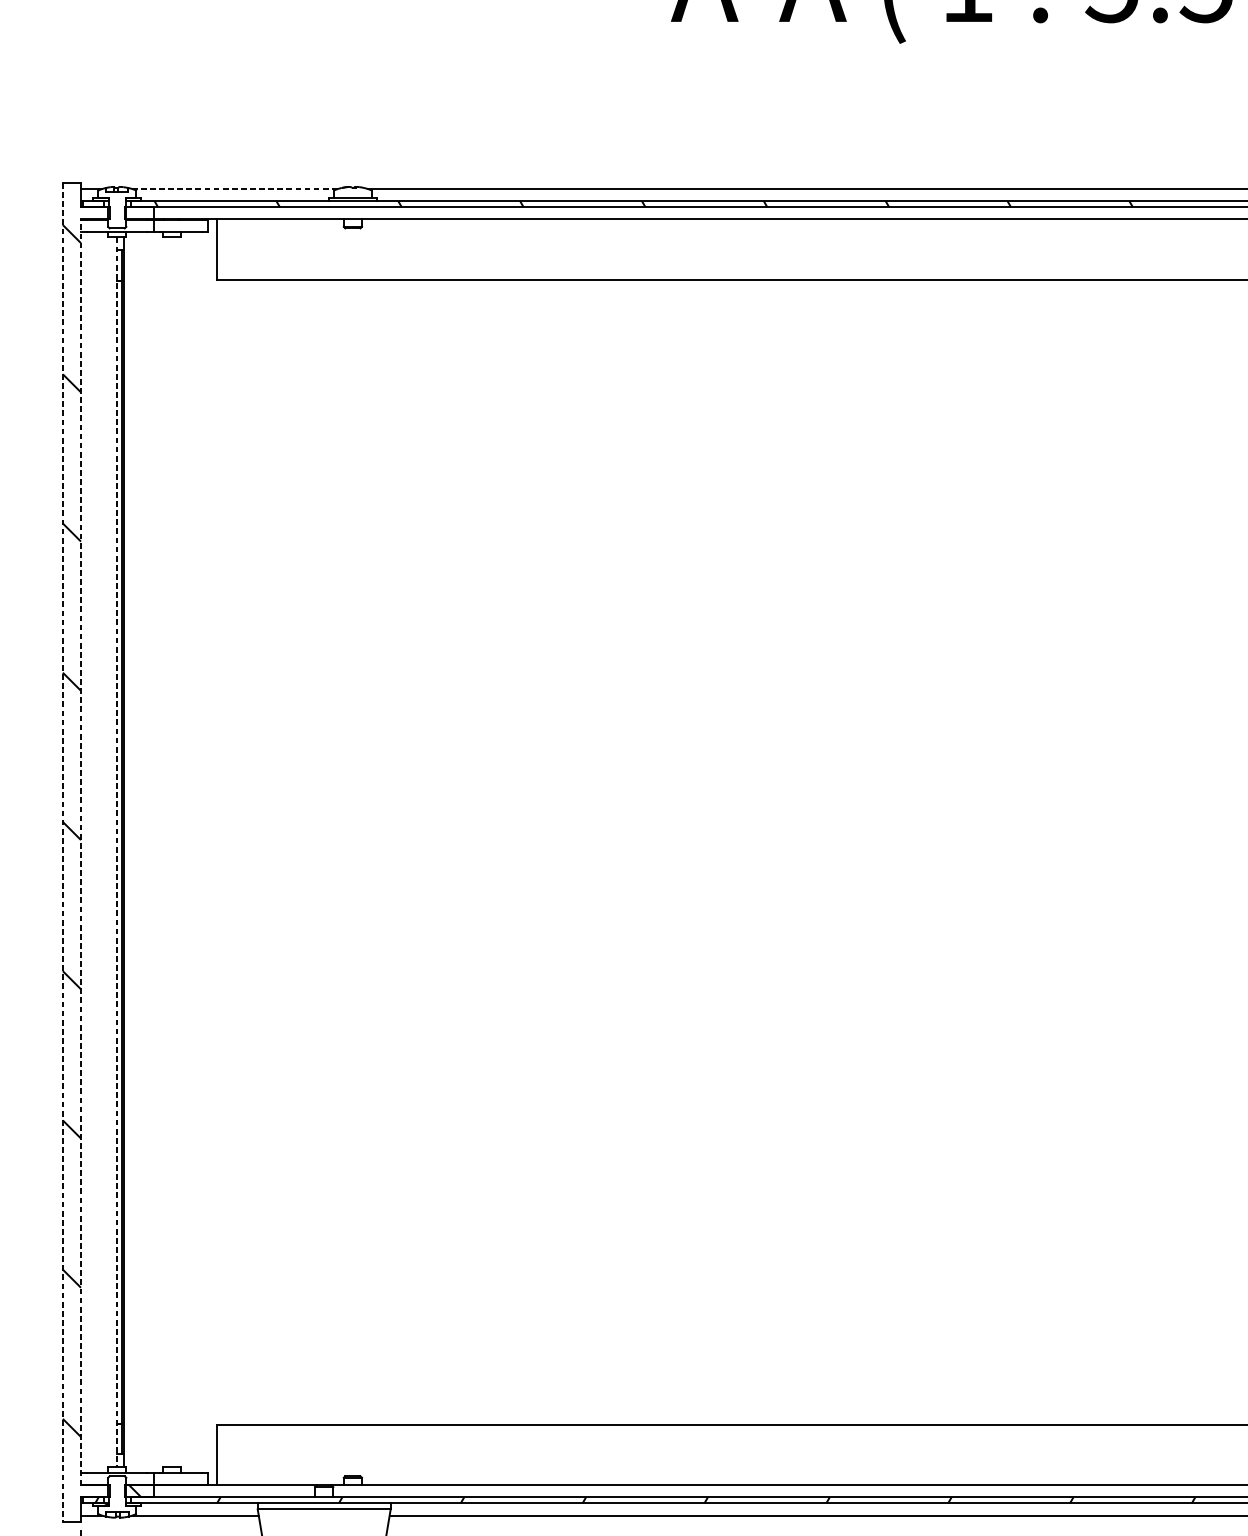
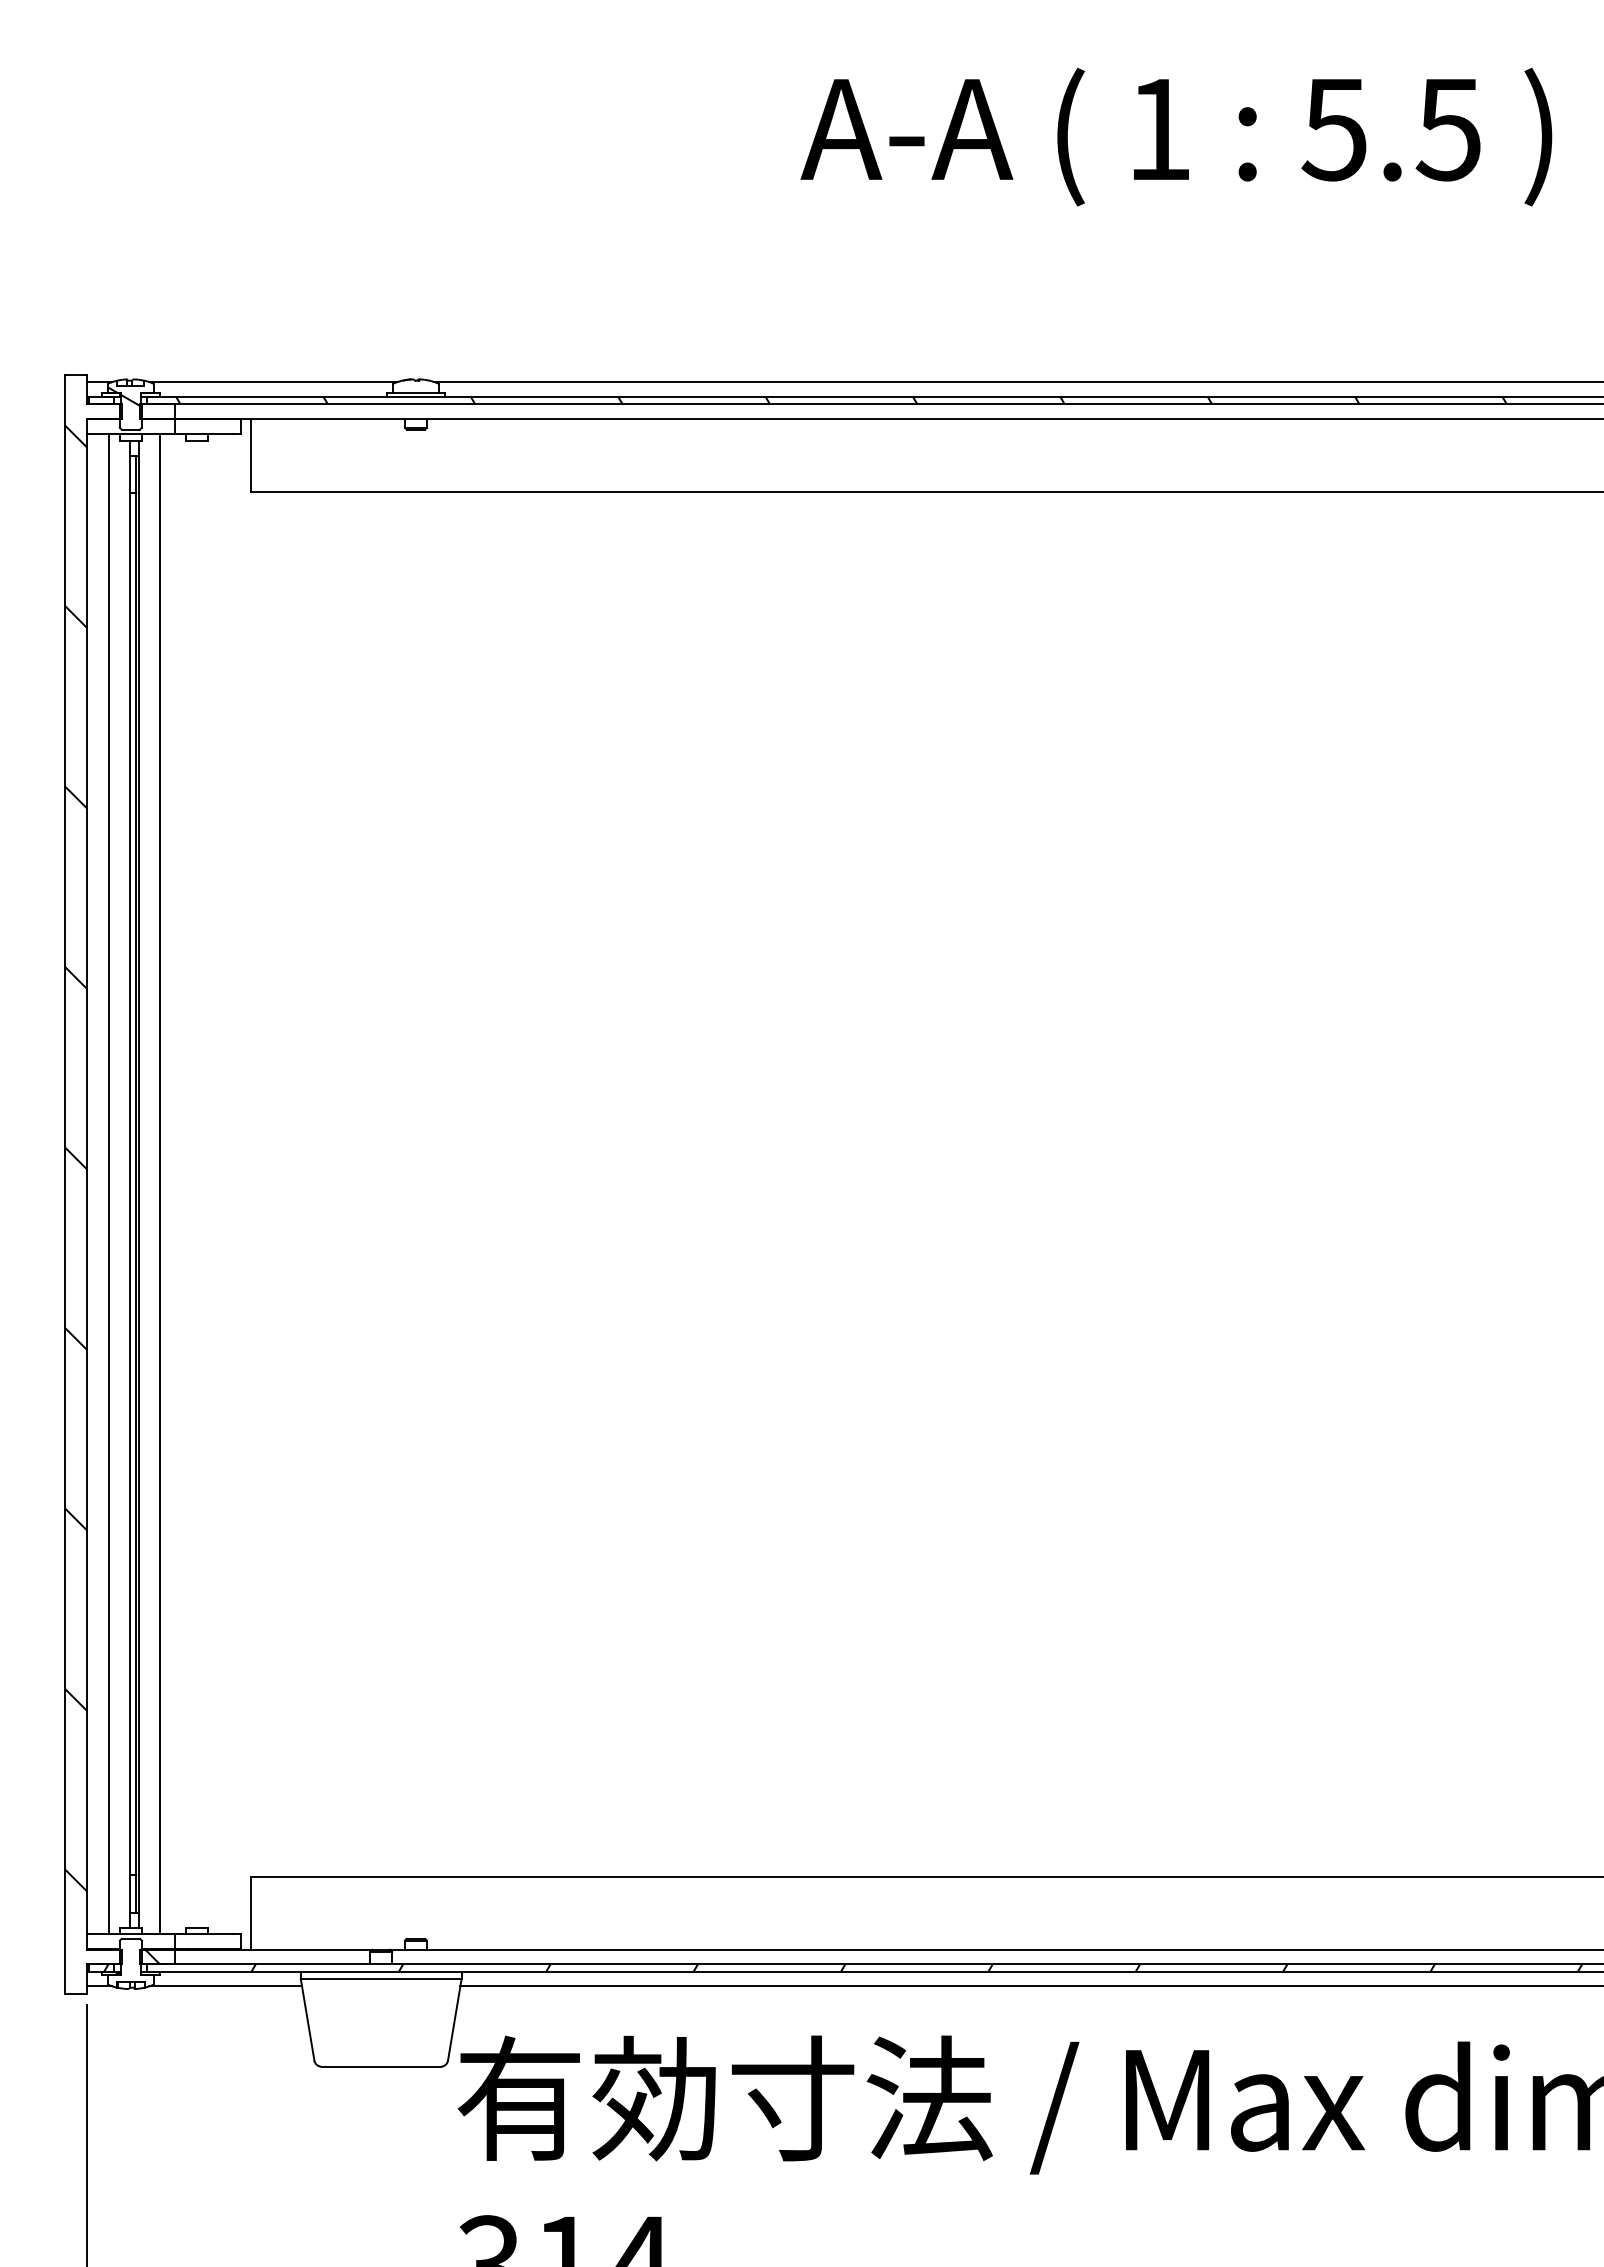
line: (234, 189) -> (272, 382), dashed -> solid
hatch: (111, 201) -> (124, 396), added
line: (99, 851) -> (109, 1183), added
line: (141, 851) -> (160, 1183), added
line: (63, 852) -> (65, 1184), dashed -> solid
line: (81, 852) -> (87, 1184), dashed -> solid
line: (116, 852) -> (130, 1184), dashed -> solid

